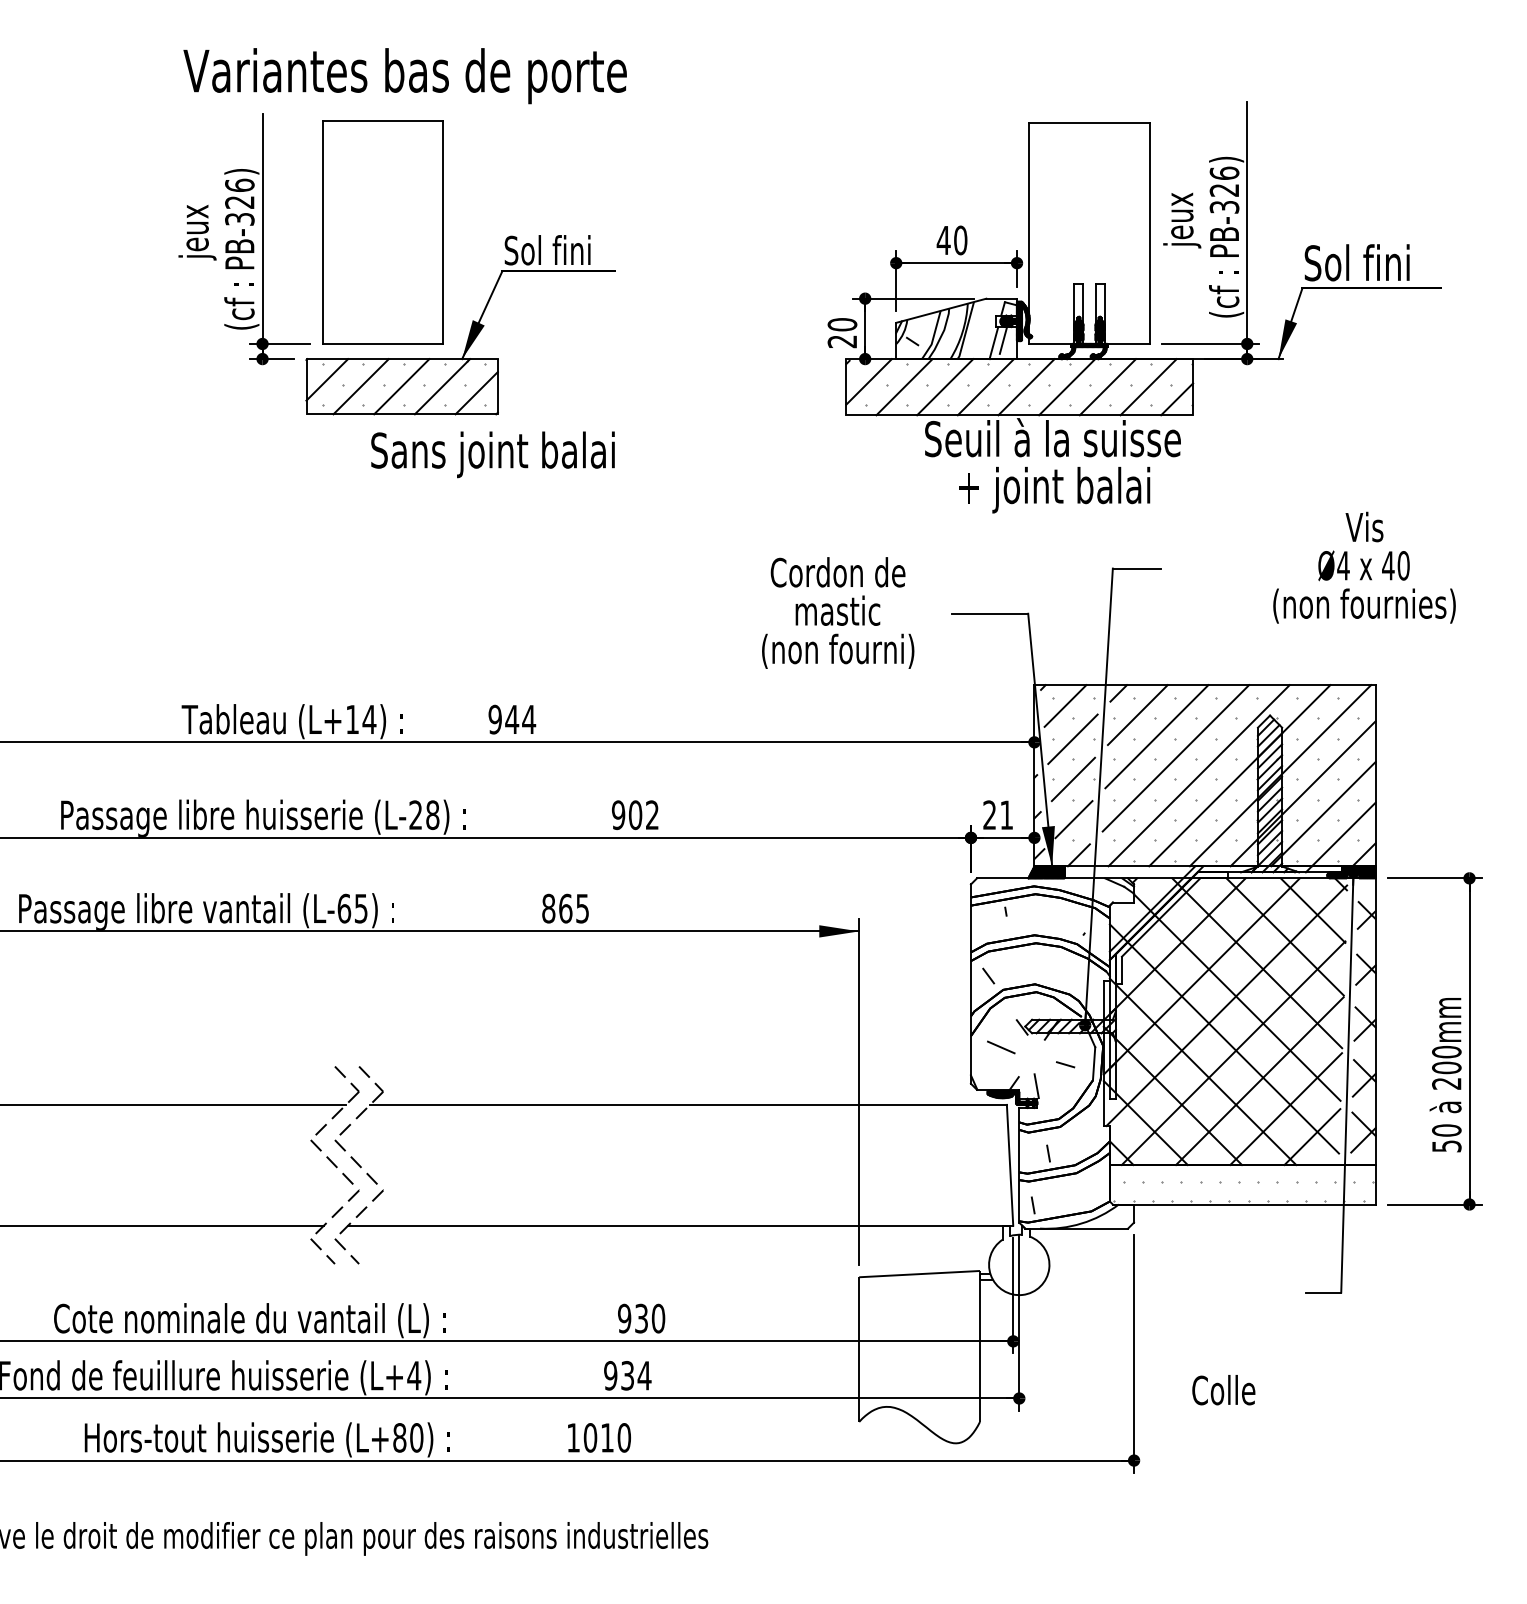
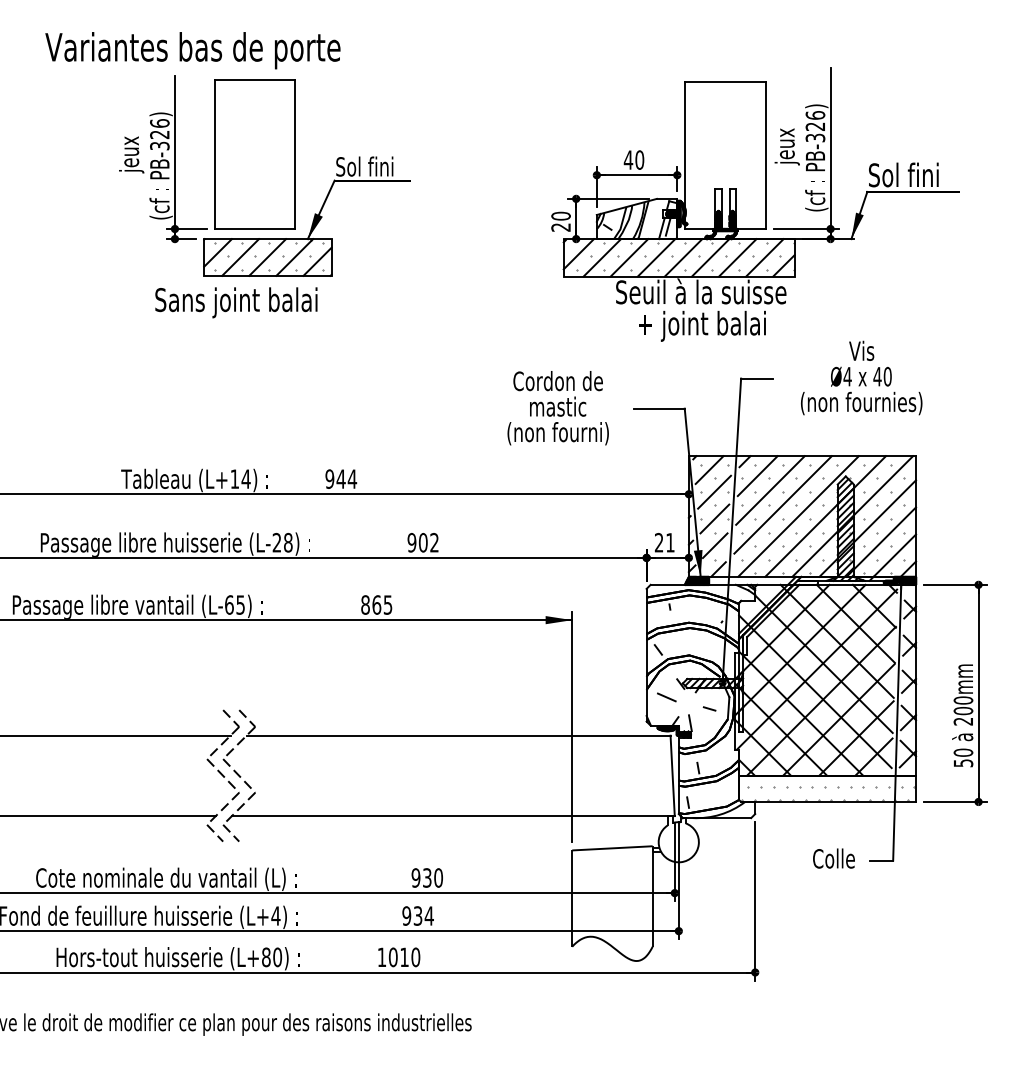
text: (404, 75) -> (192, 50), moved
text: (493, 454) -> (236, 302), moved
text: (1364, 566) -> (861, 377), moved
text: (1223, 1389) -> (833, 858), moved

